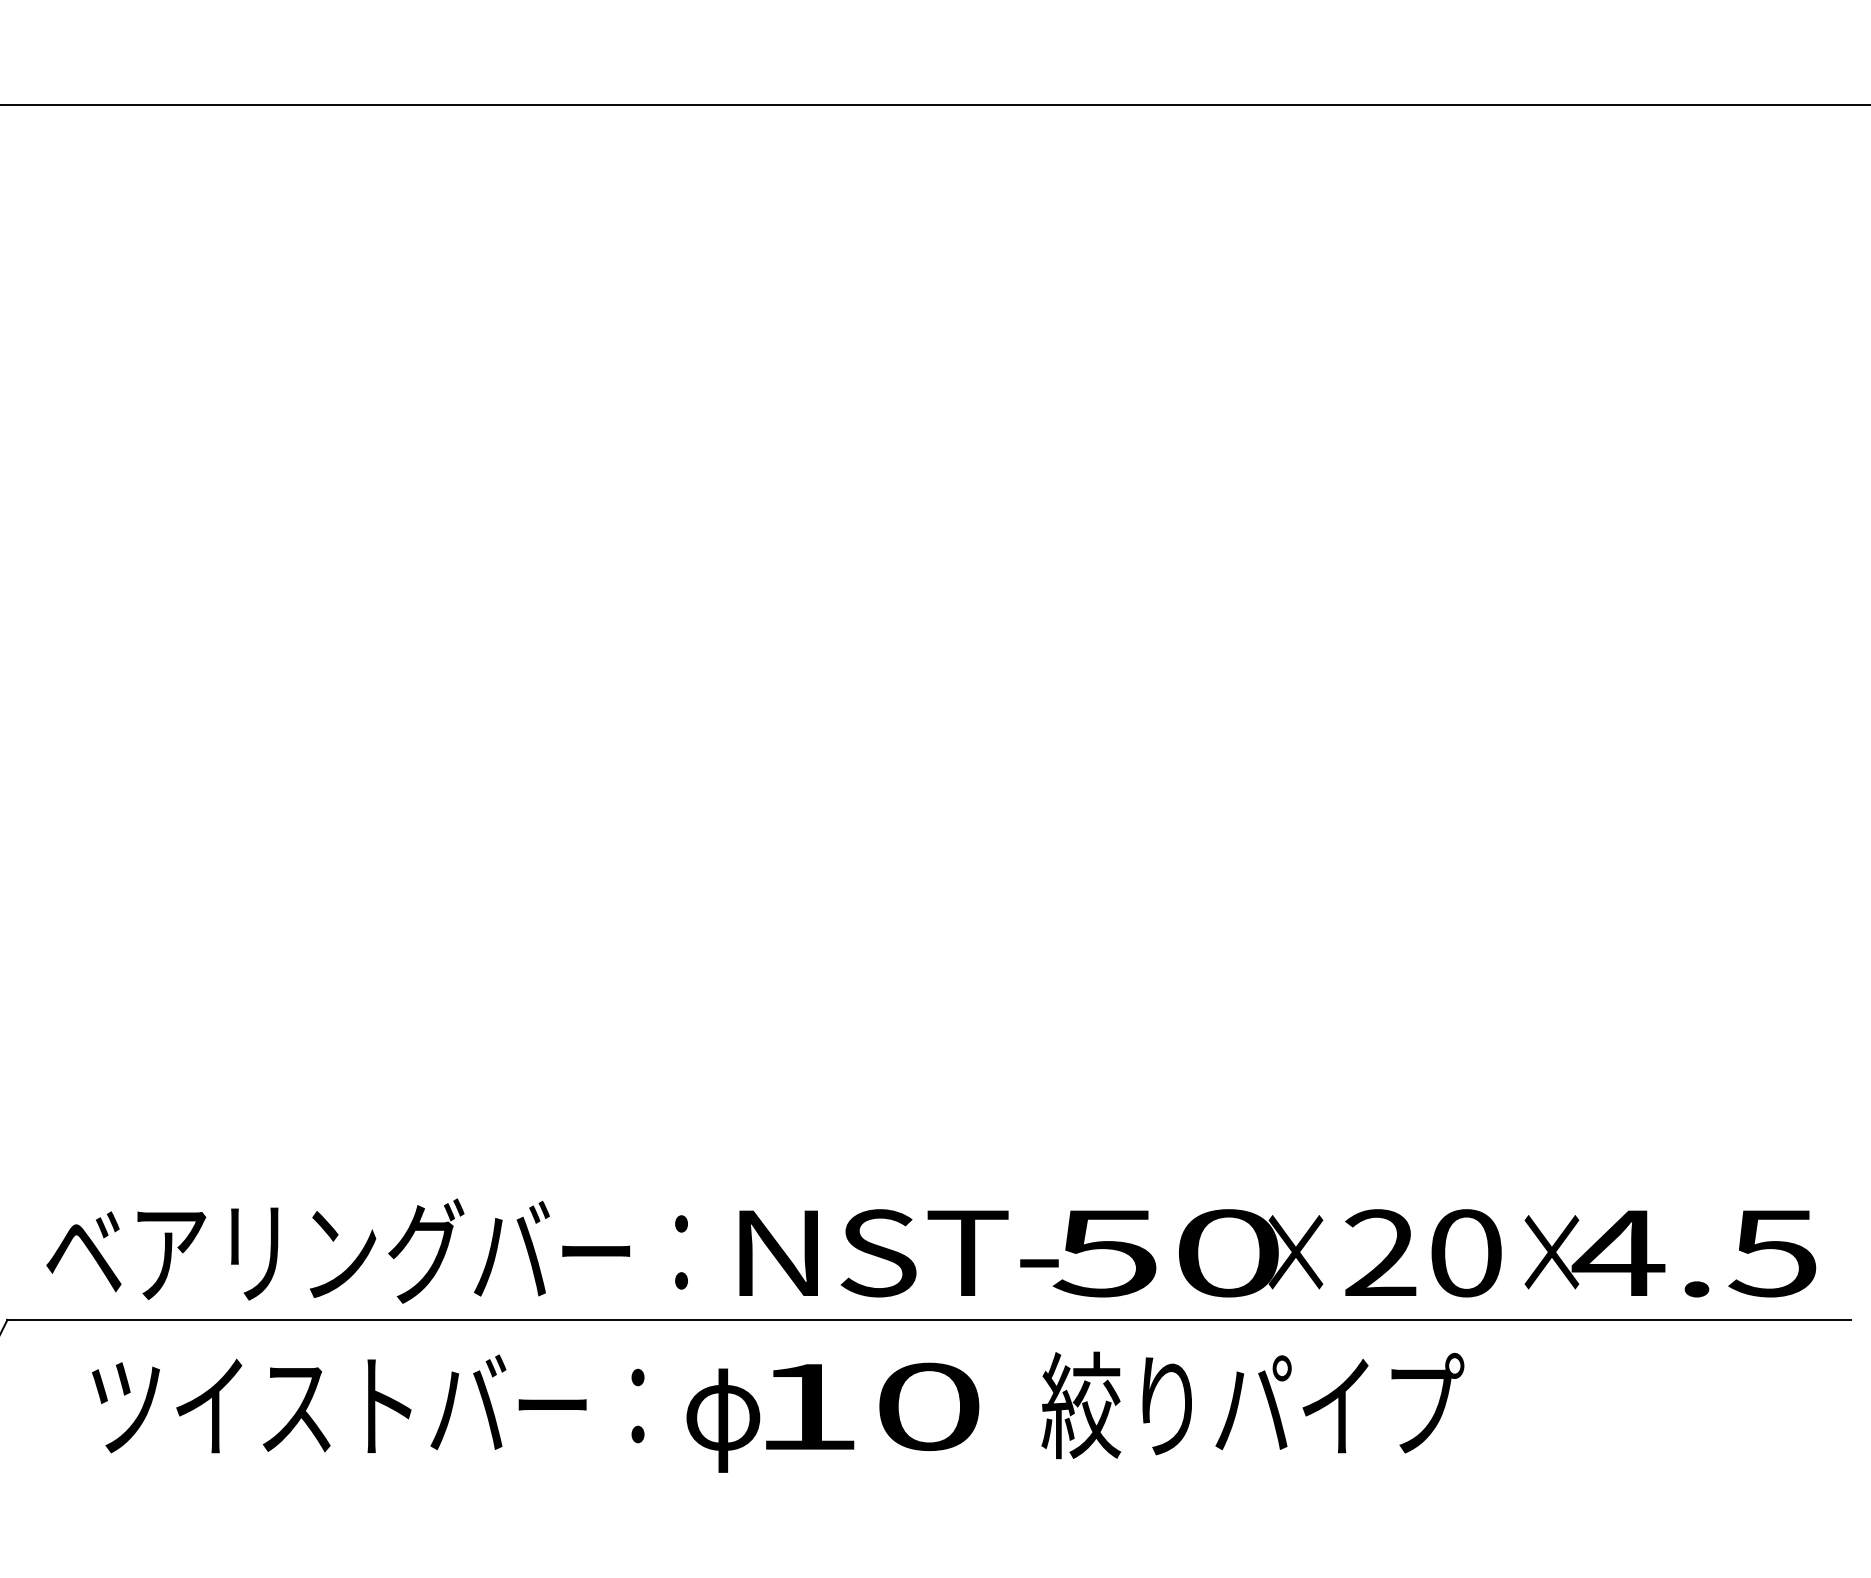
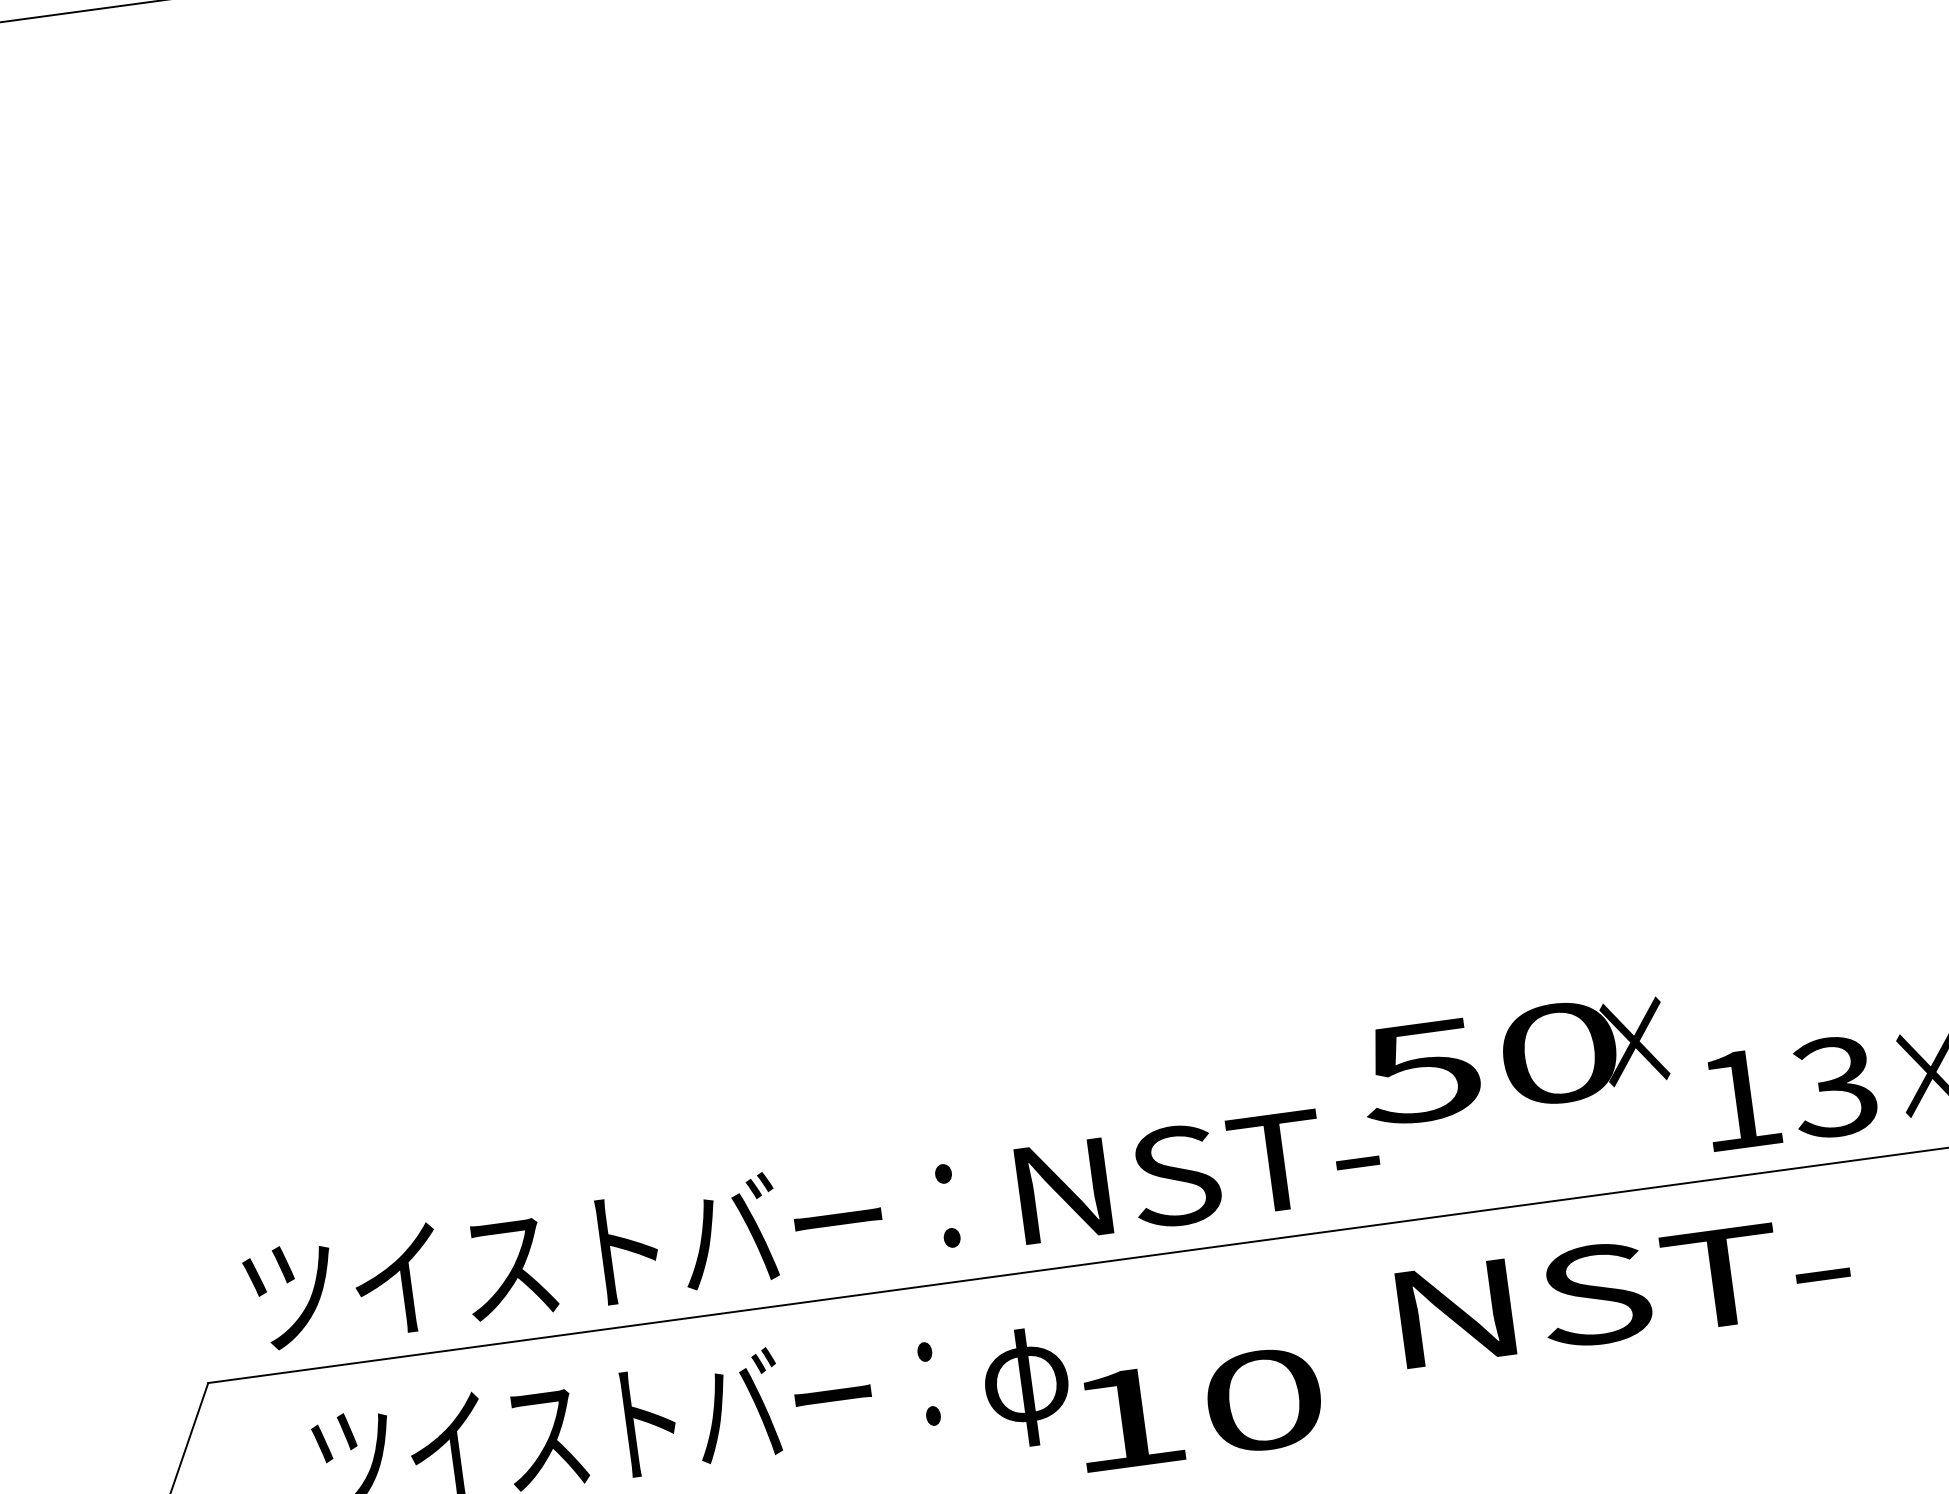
text: (366, 1250) -> (600, 1250), ベアリングバー： -> ツイストバー：
text: (1187, 1253) -> (1513, 1059), moved
text: (1423, 1253) -> (1787, 1093), 20 -> 13
text: (1252, 1405) -> (1618, 1290), 絞りパイプ -> NST-
text: (872, 1406) -> (1200, 1408), moved

